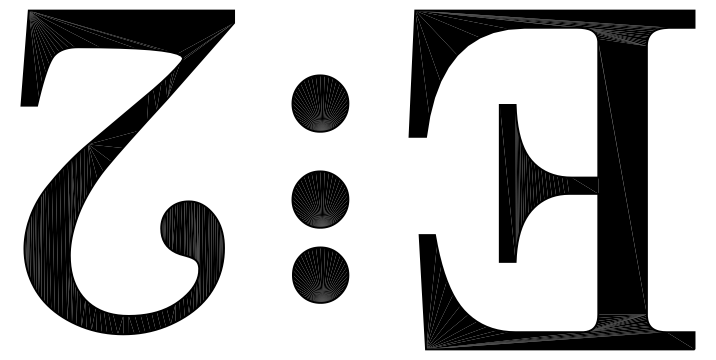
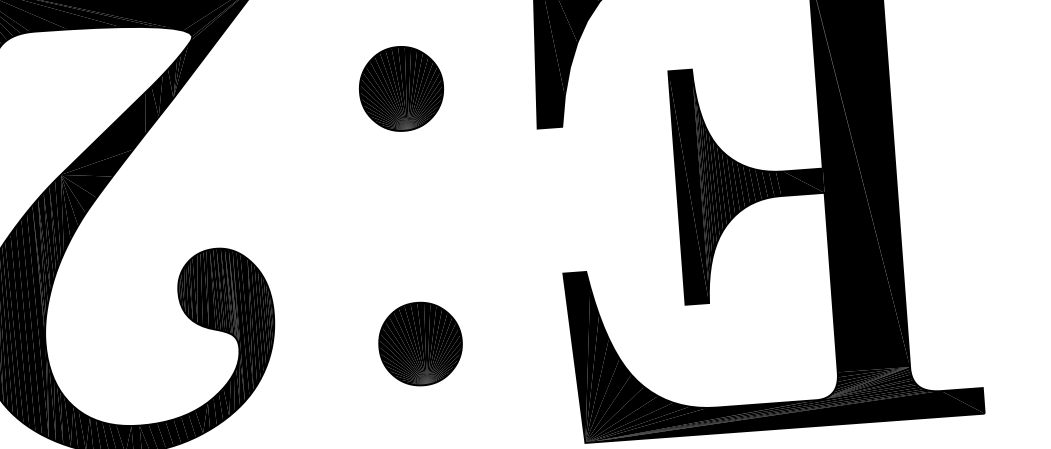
part: (320, 199) -> (412, 231), removed

